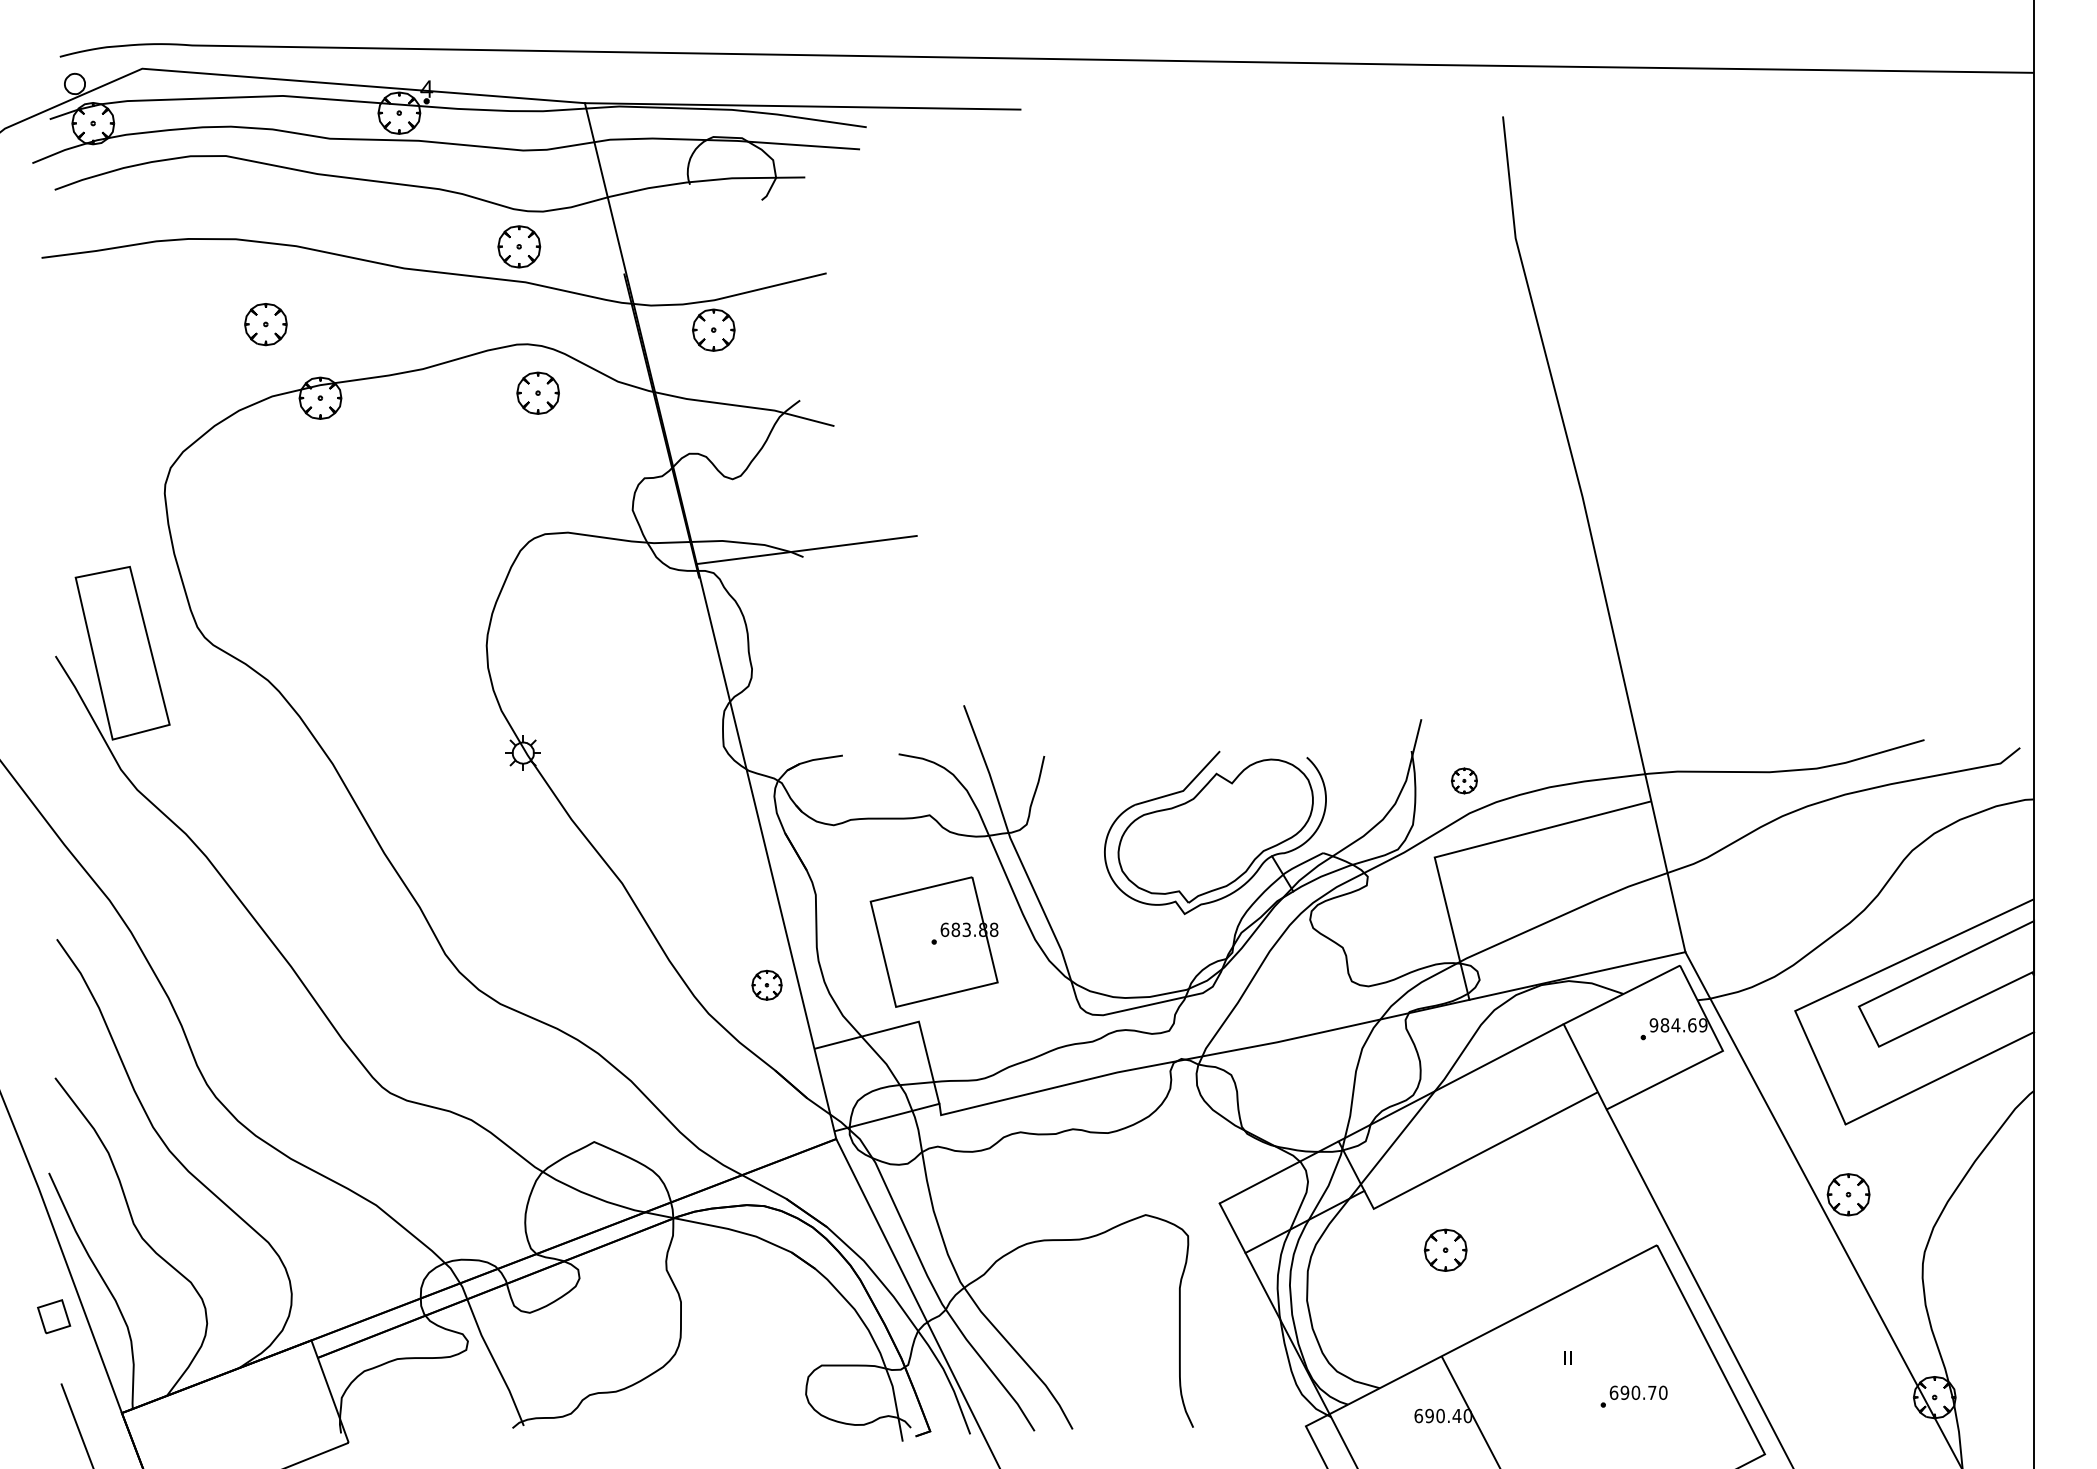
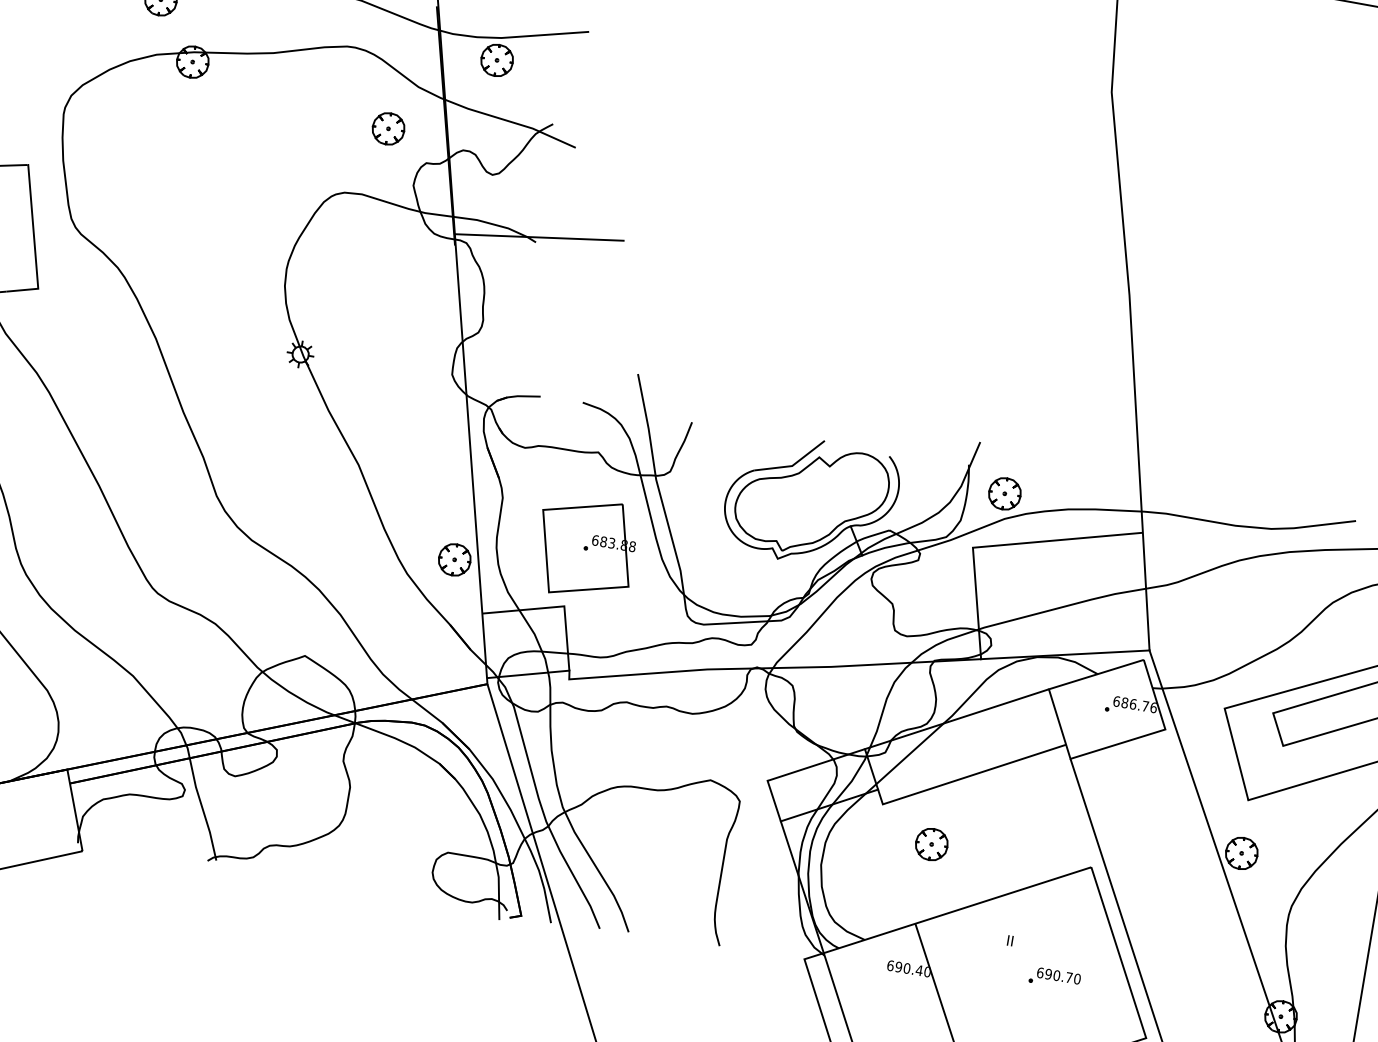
part: (537, 392) -> (388, 128), moved
part: (1464, 780) -> (1005, 493), size x1.67
part: (766, 984) -> (454, 559), size x1.43
text: (1678, 1025) -> (1135, 704), 984.69 -> 686.76

